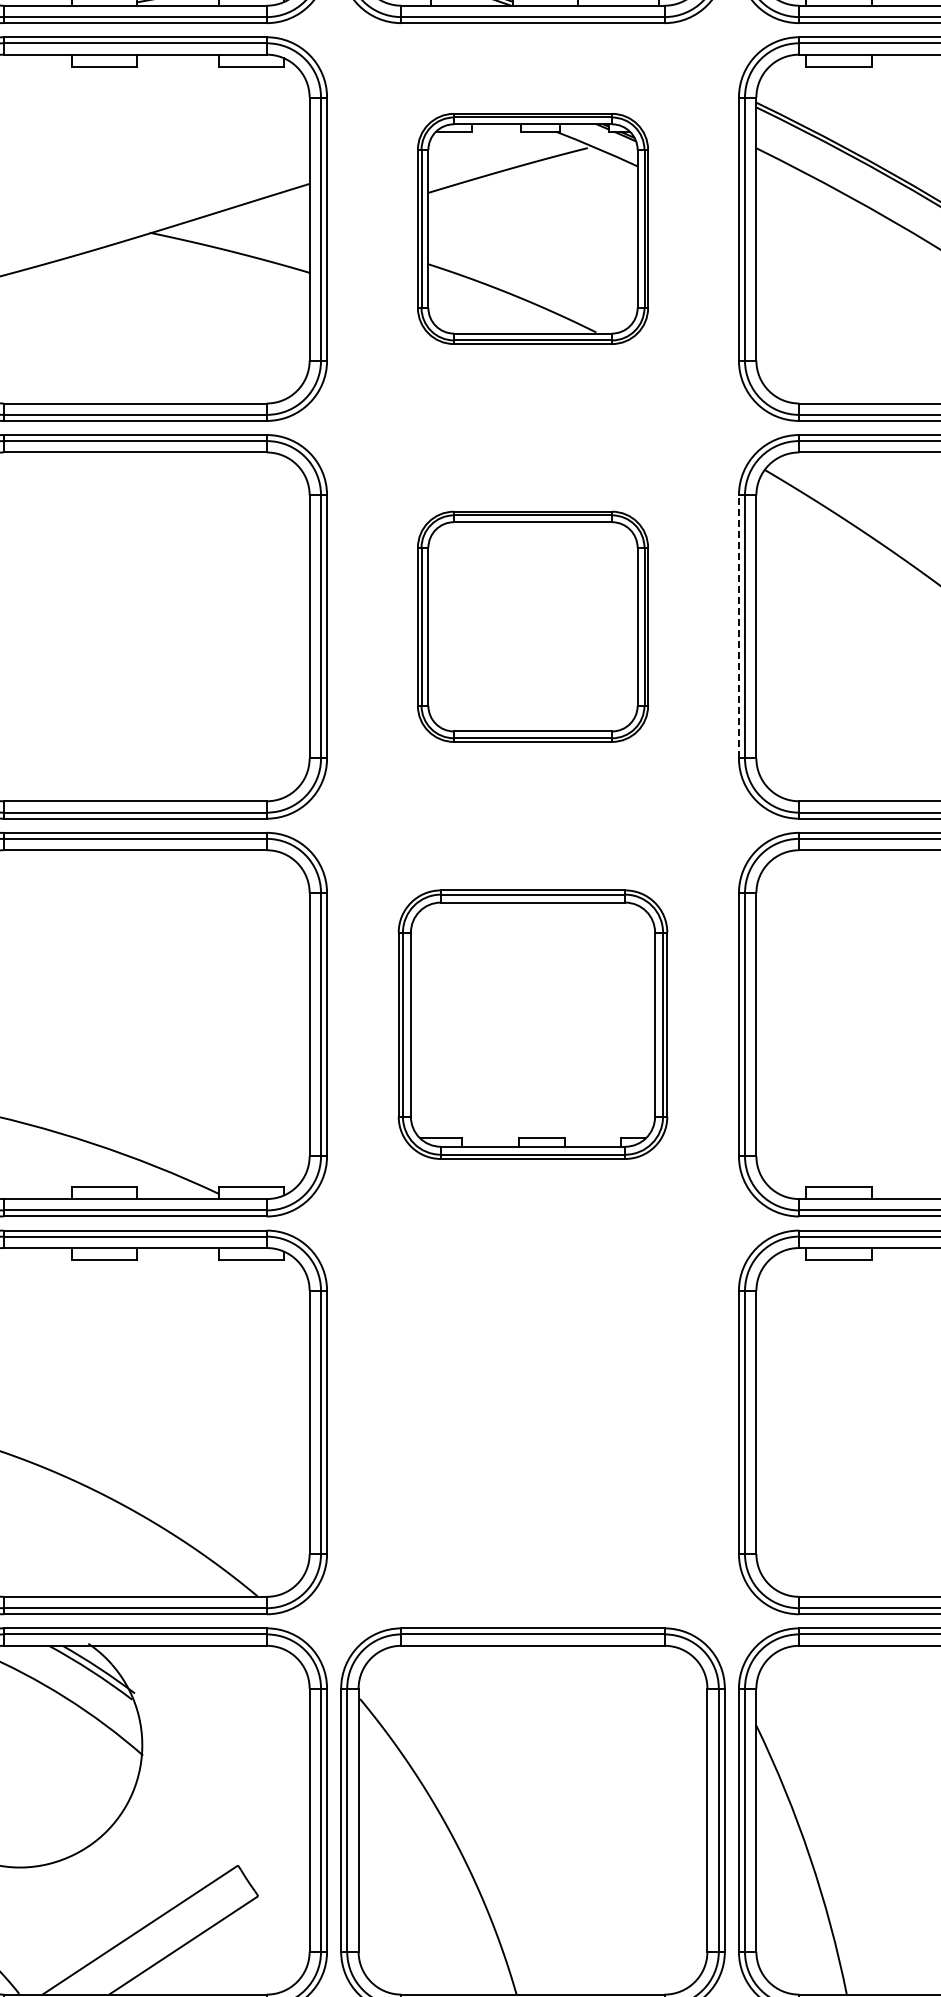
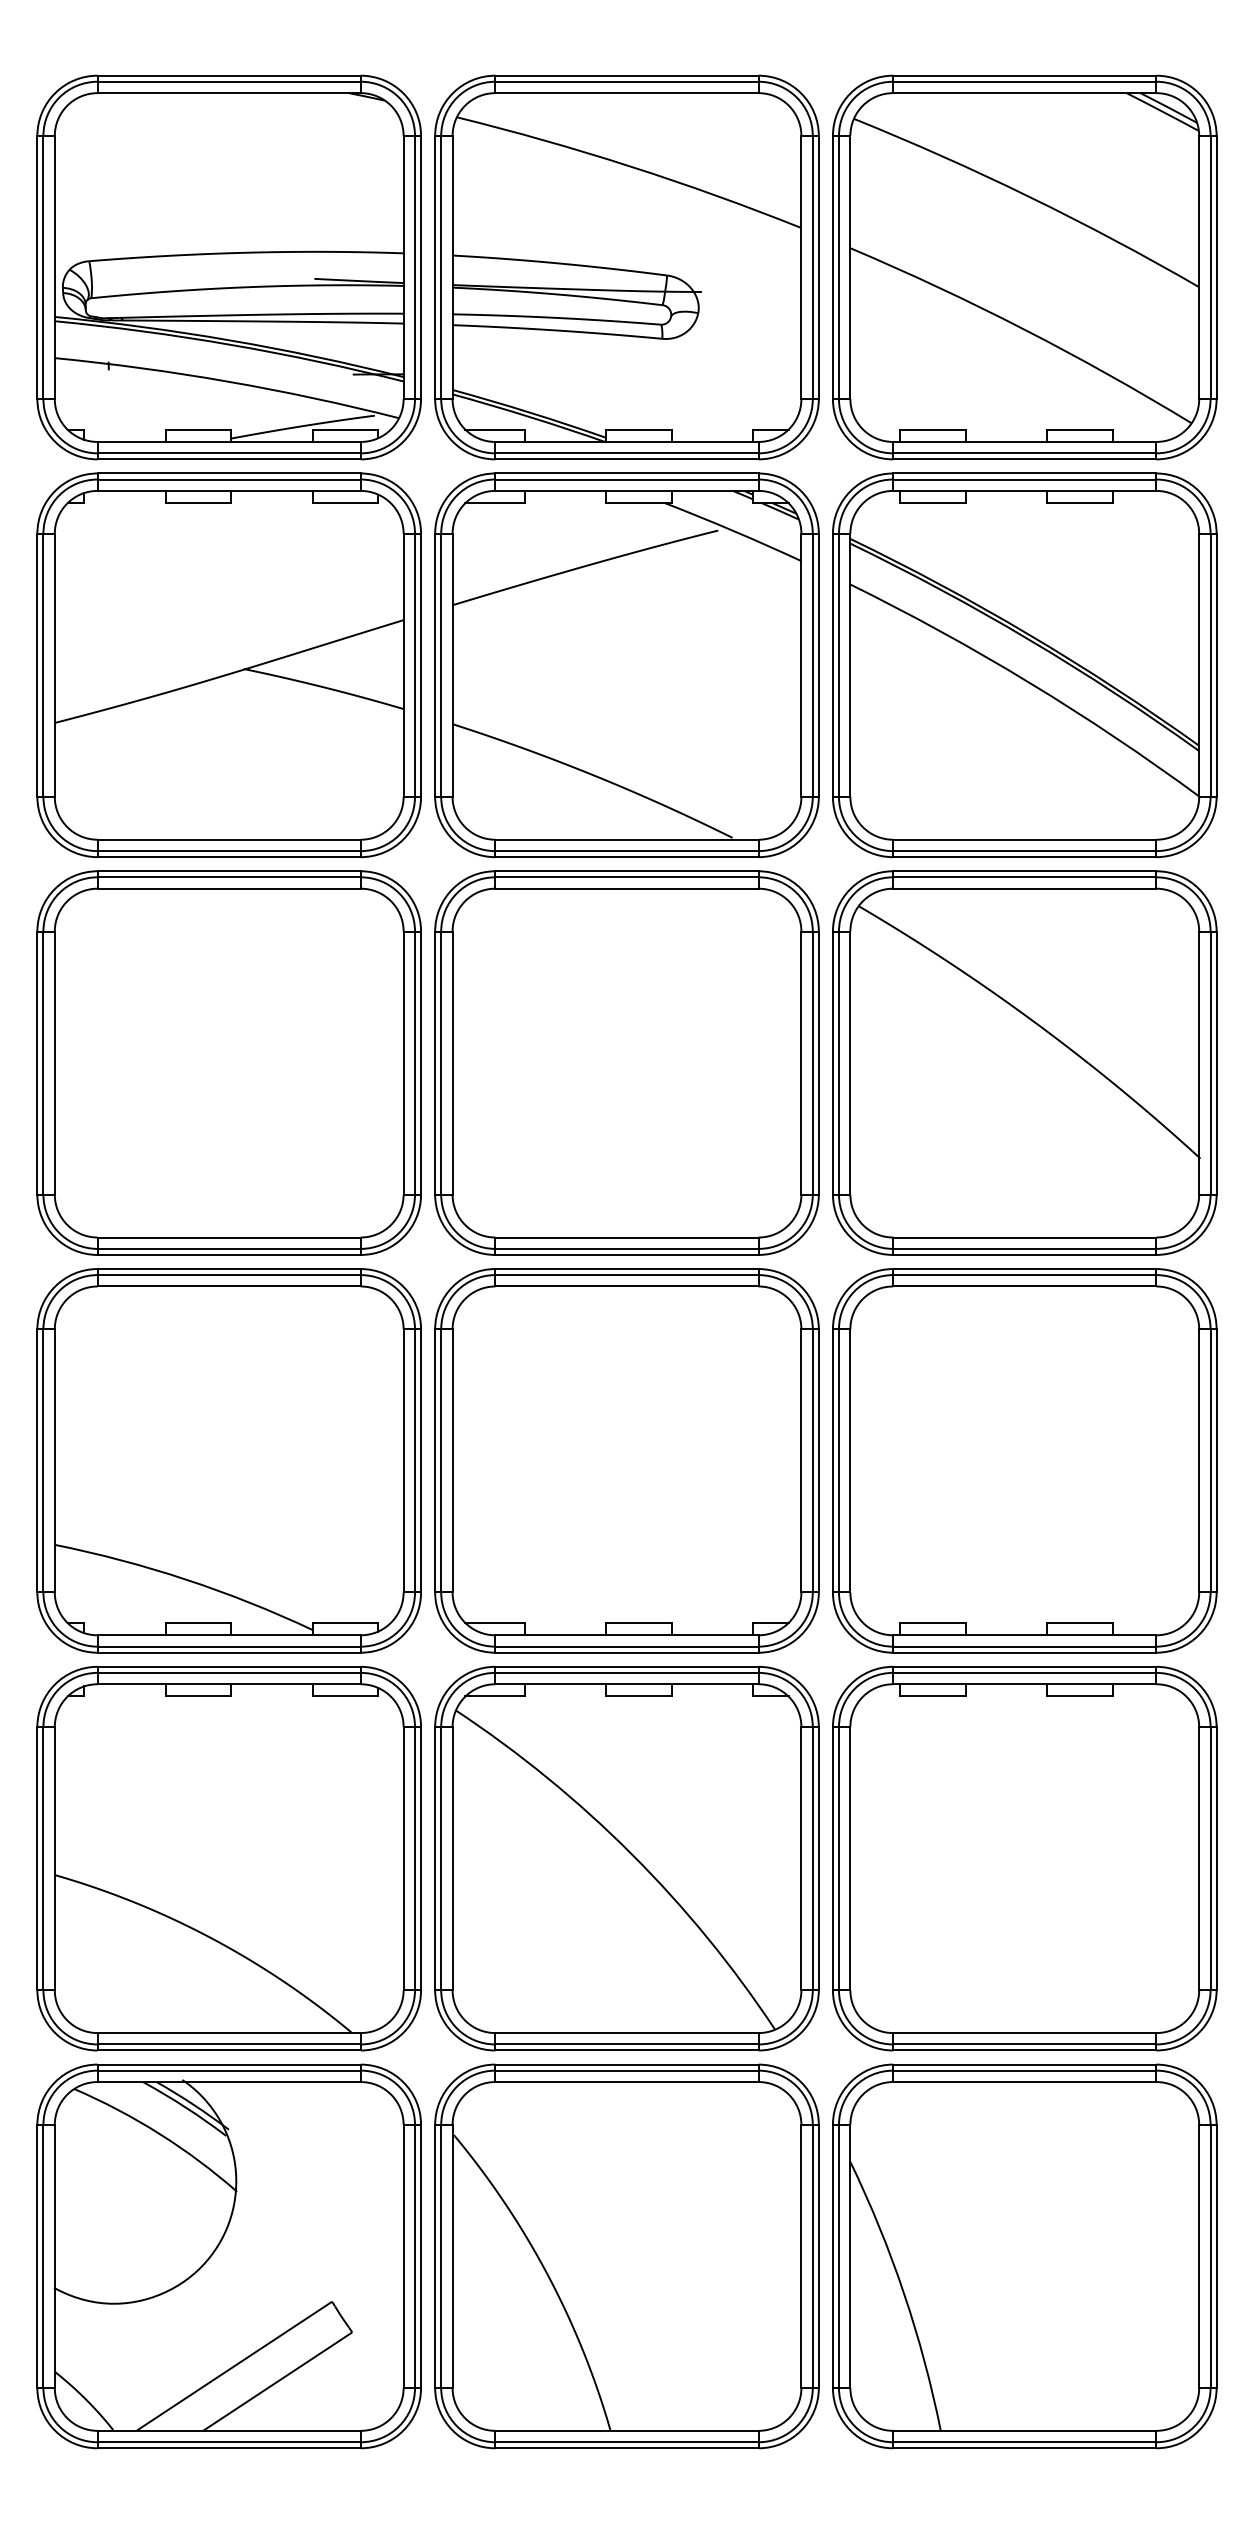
part: (532, 228) -> (626, 664), size x1.67
part: (532, 626) -> (626, 1062), size x1.67
line: (738, 627) -> (832, 1063), dashed -> solid
part: (532, 1024) -> (626, 1460), size x1.43
part: (532, 1422) -> (626, 1858), added

